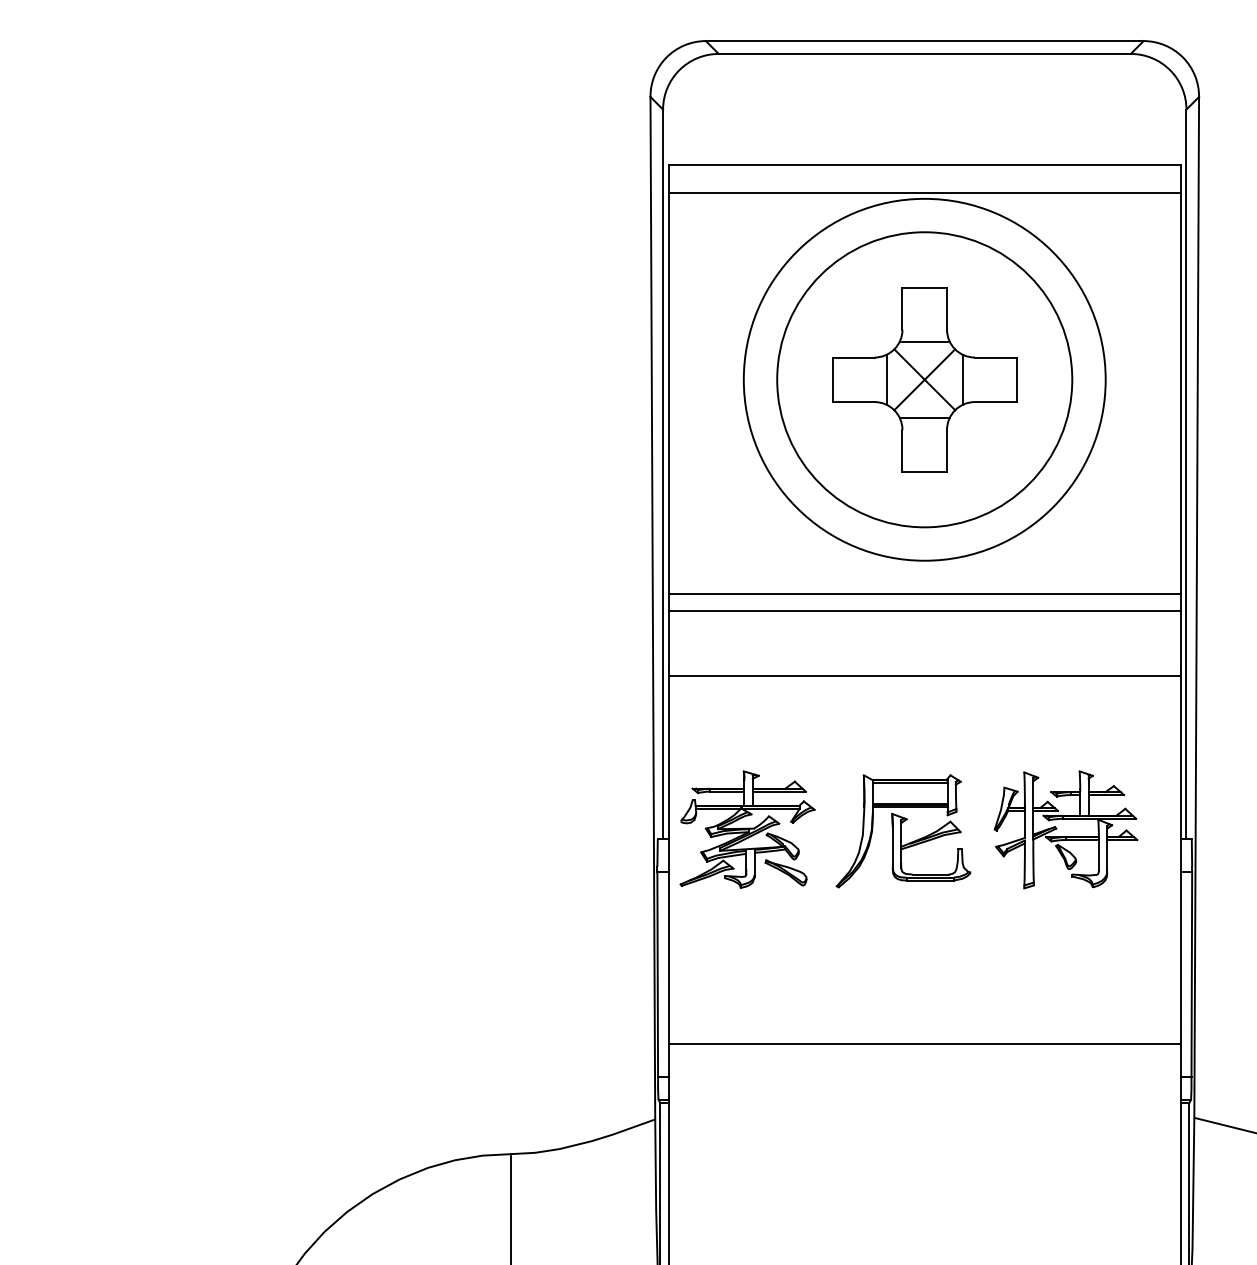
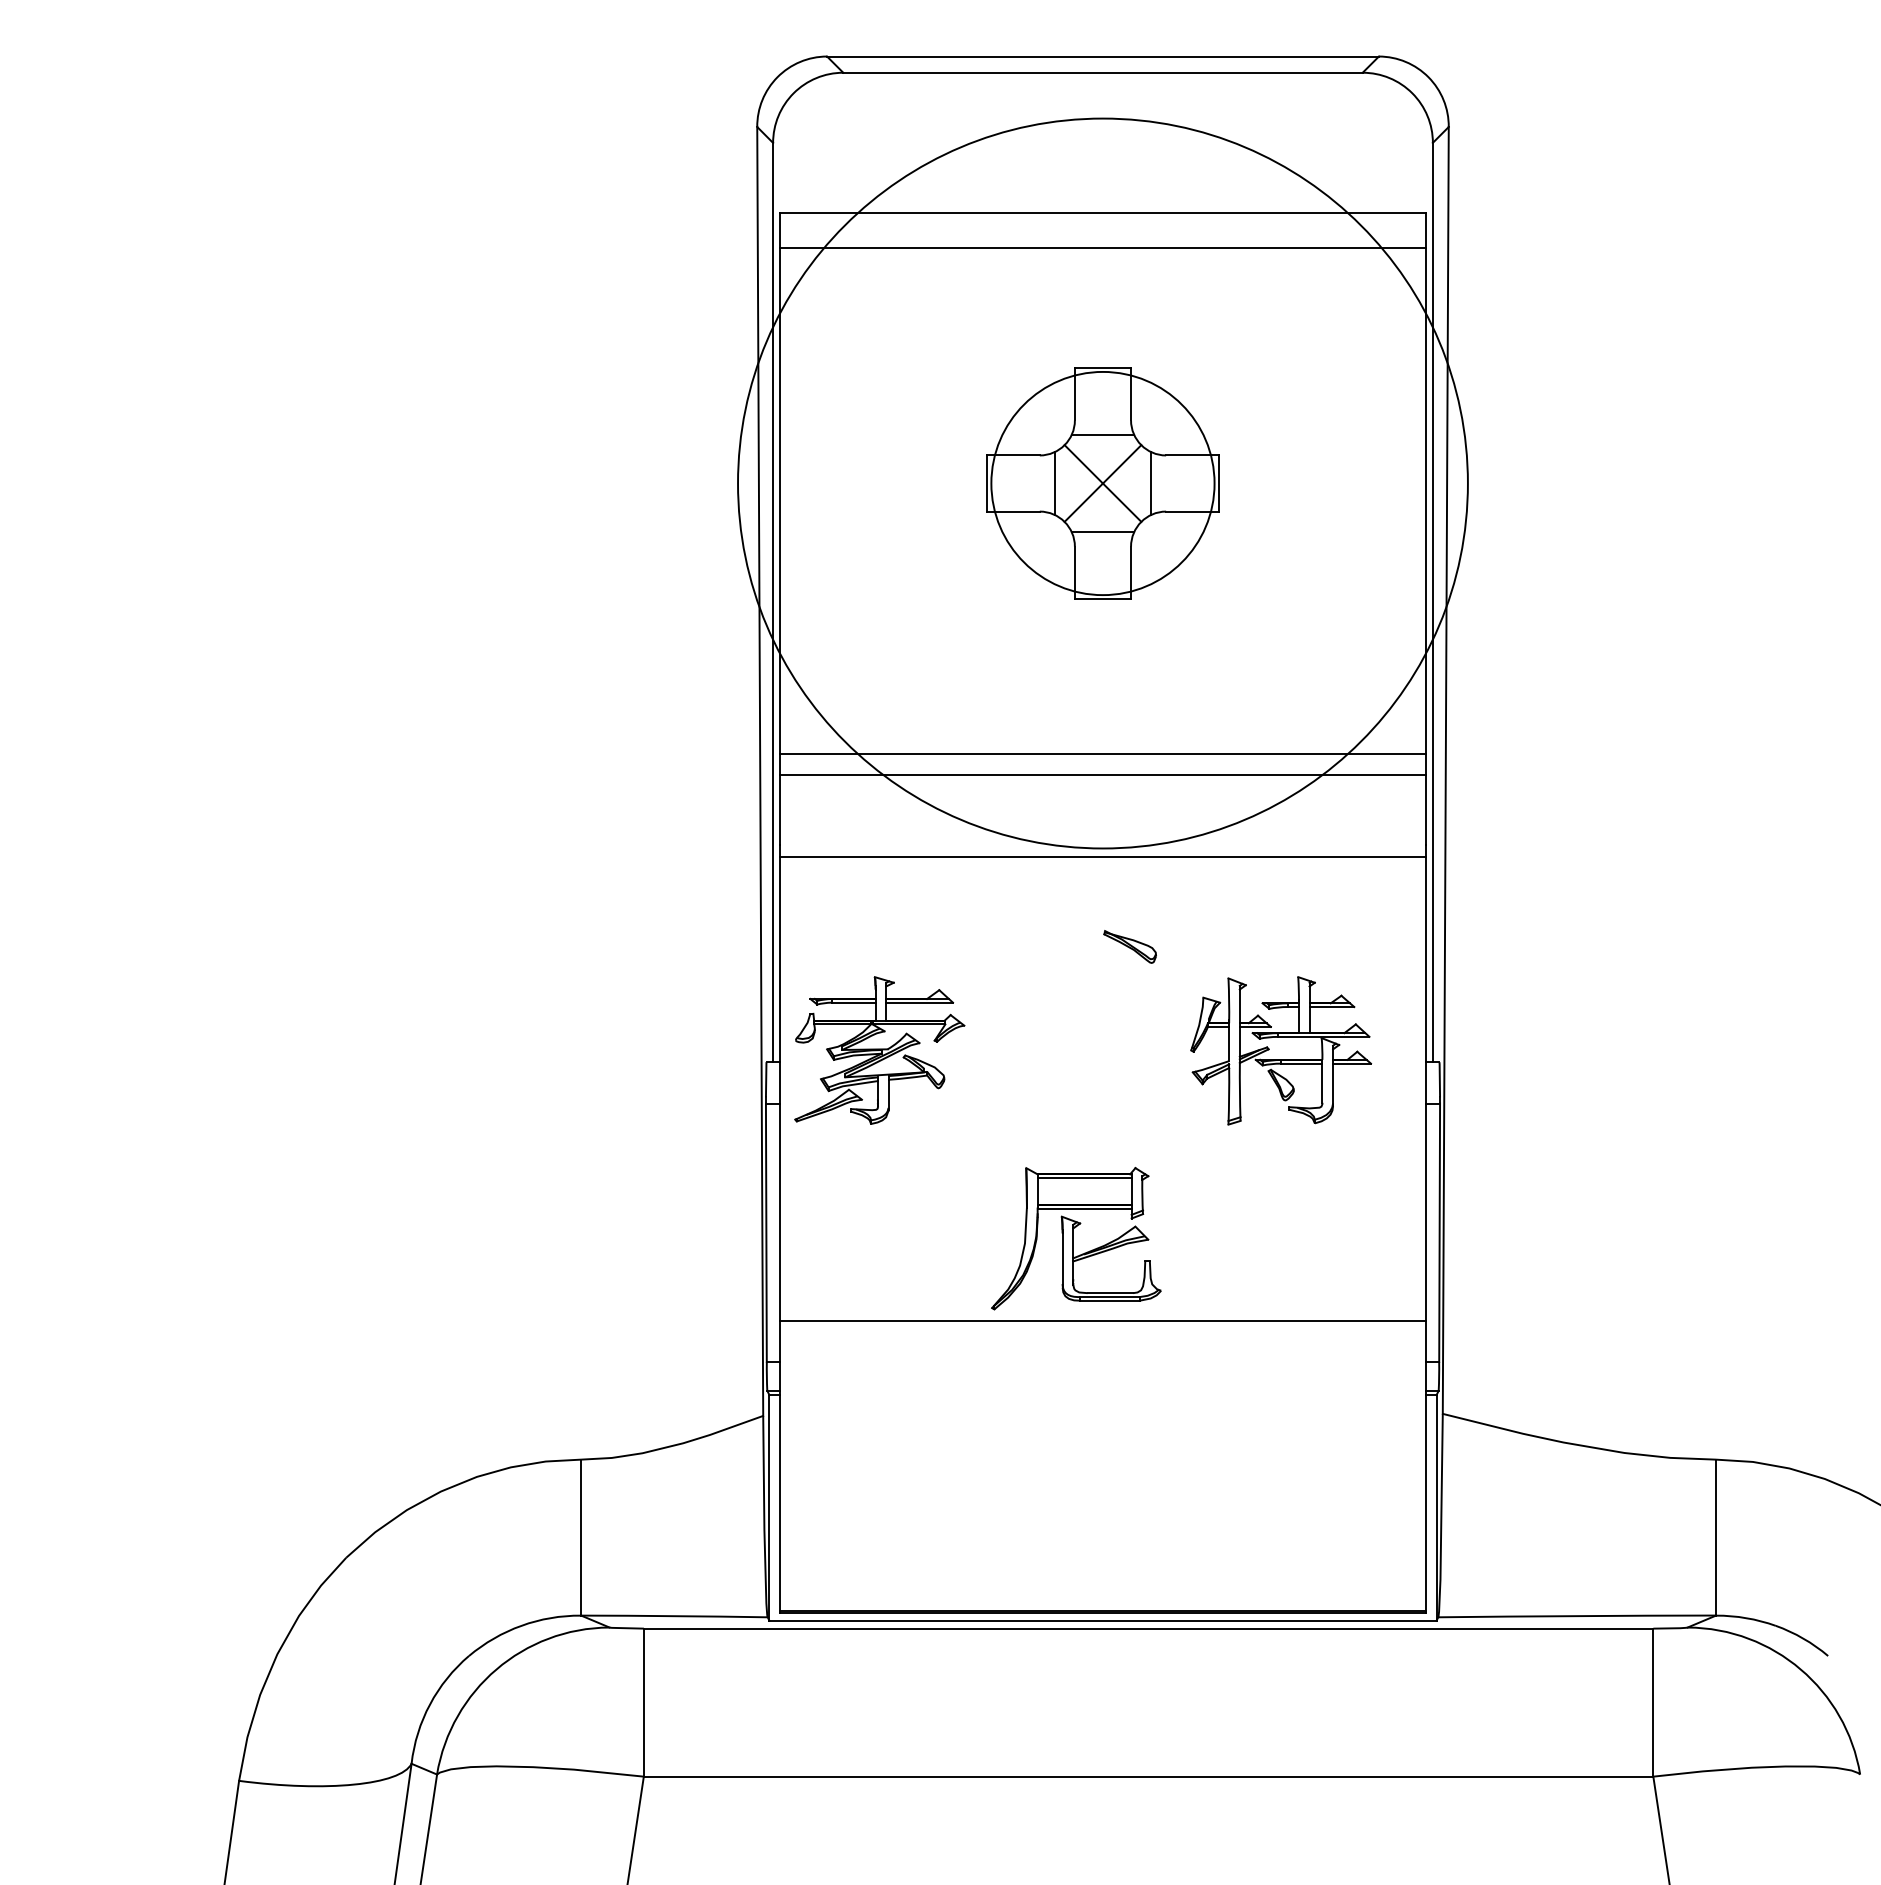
circle: (924, 379) -> (1102, 483), size x0.6
circle: (924, 379) -> (1102, 483), size x1.6
part: (903, 831) -> (1076, 1238), moved
part: (785, 872) -> (1129, 946), moved

